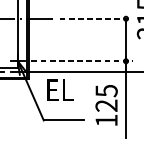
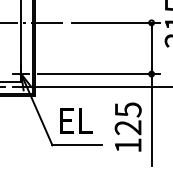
line: (96, 18) -> (116, 22), dashed -> solid
line: (82, 61) -> (99, 74), dashed -> solid
text: (60, 89) -> (76, 120), moved

